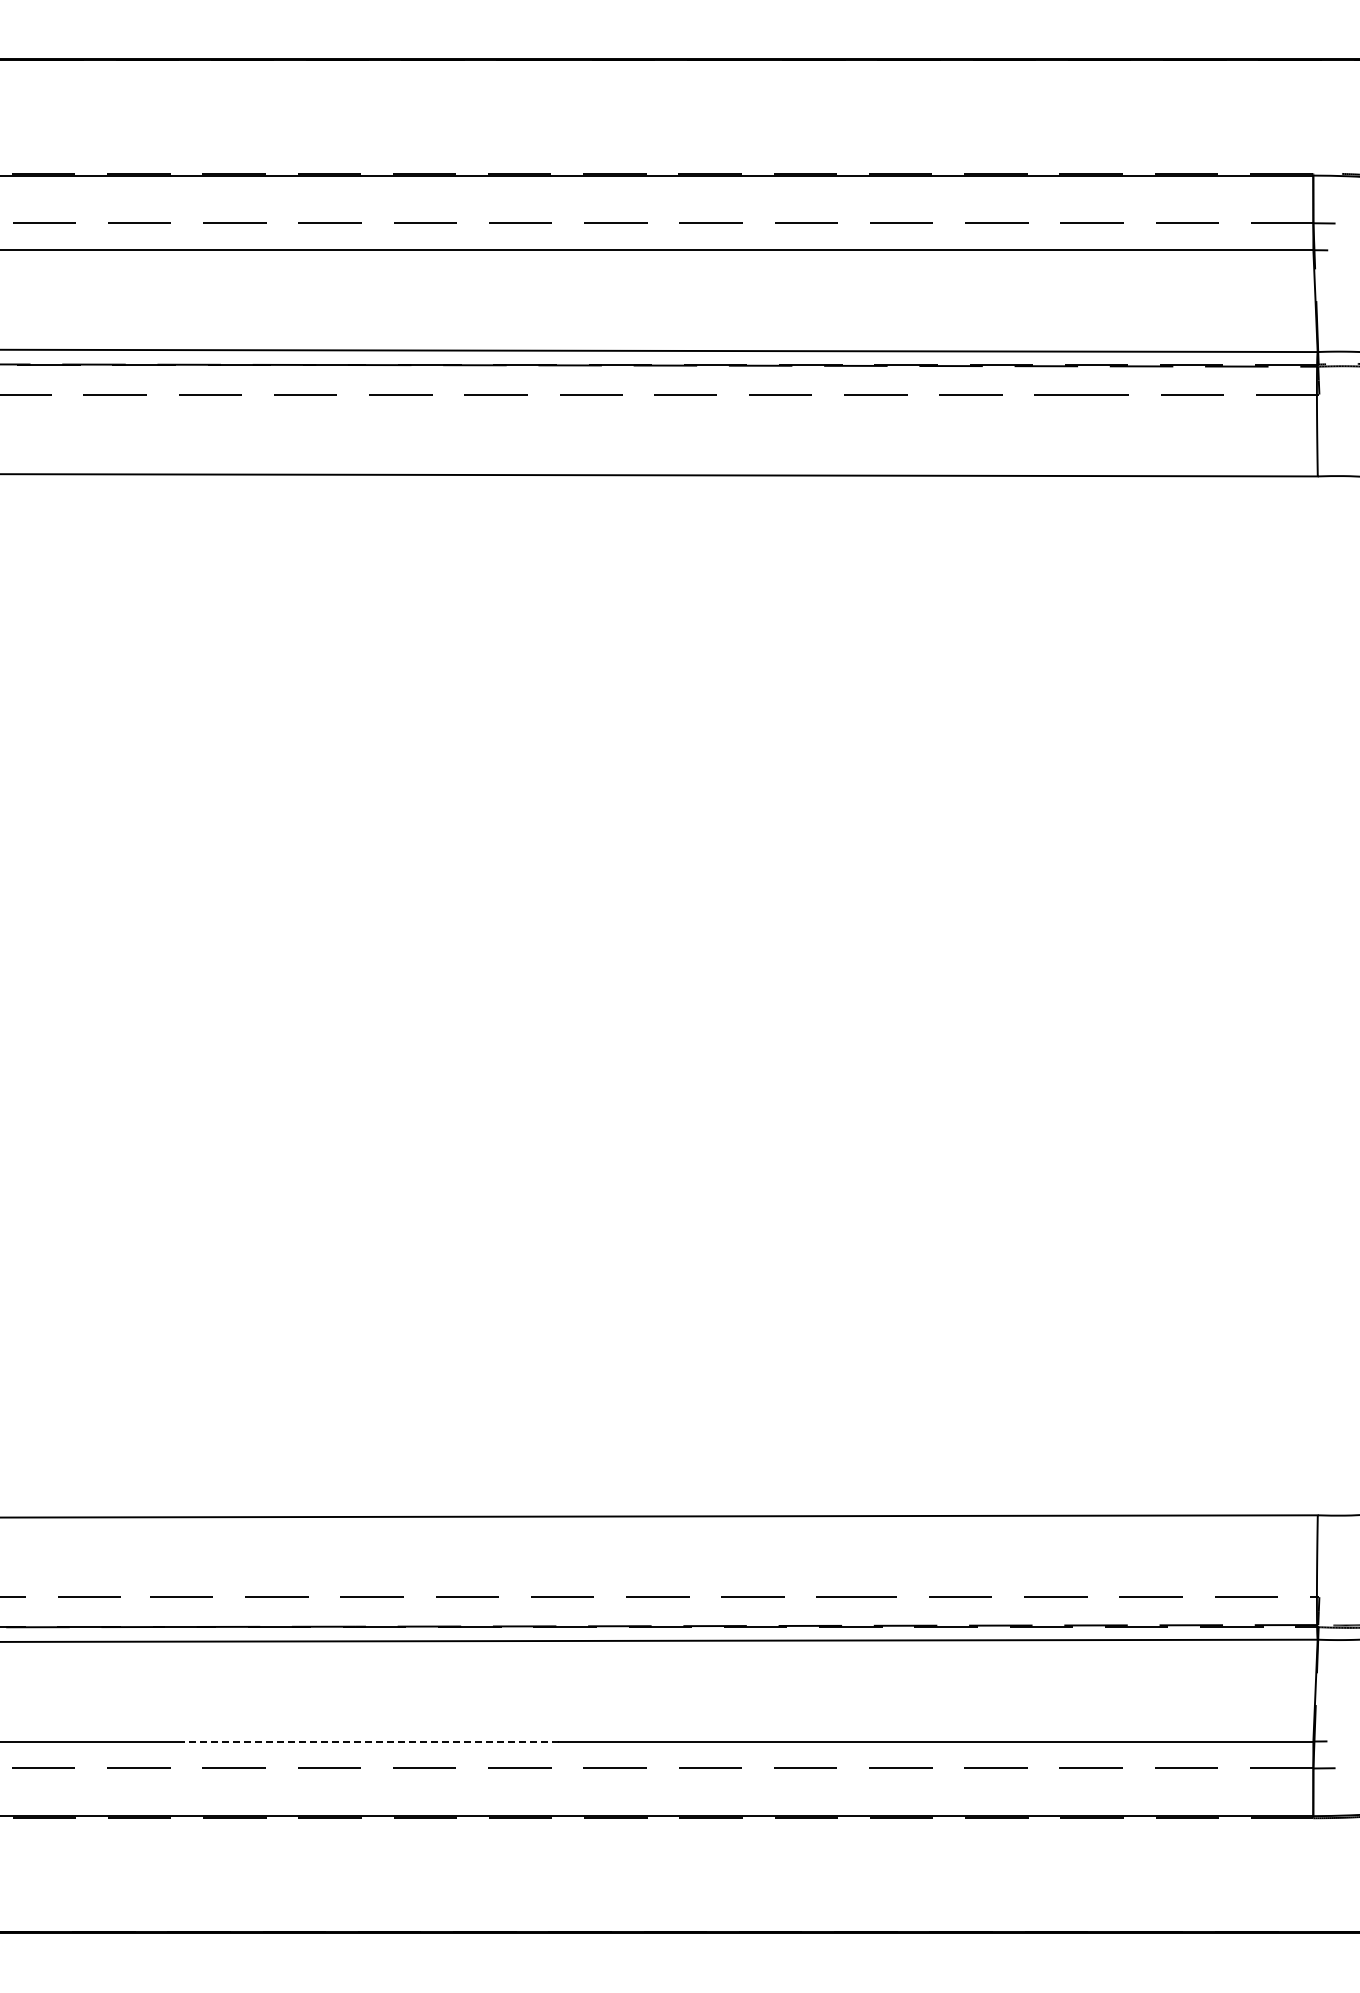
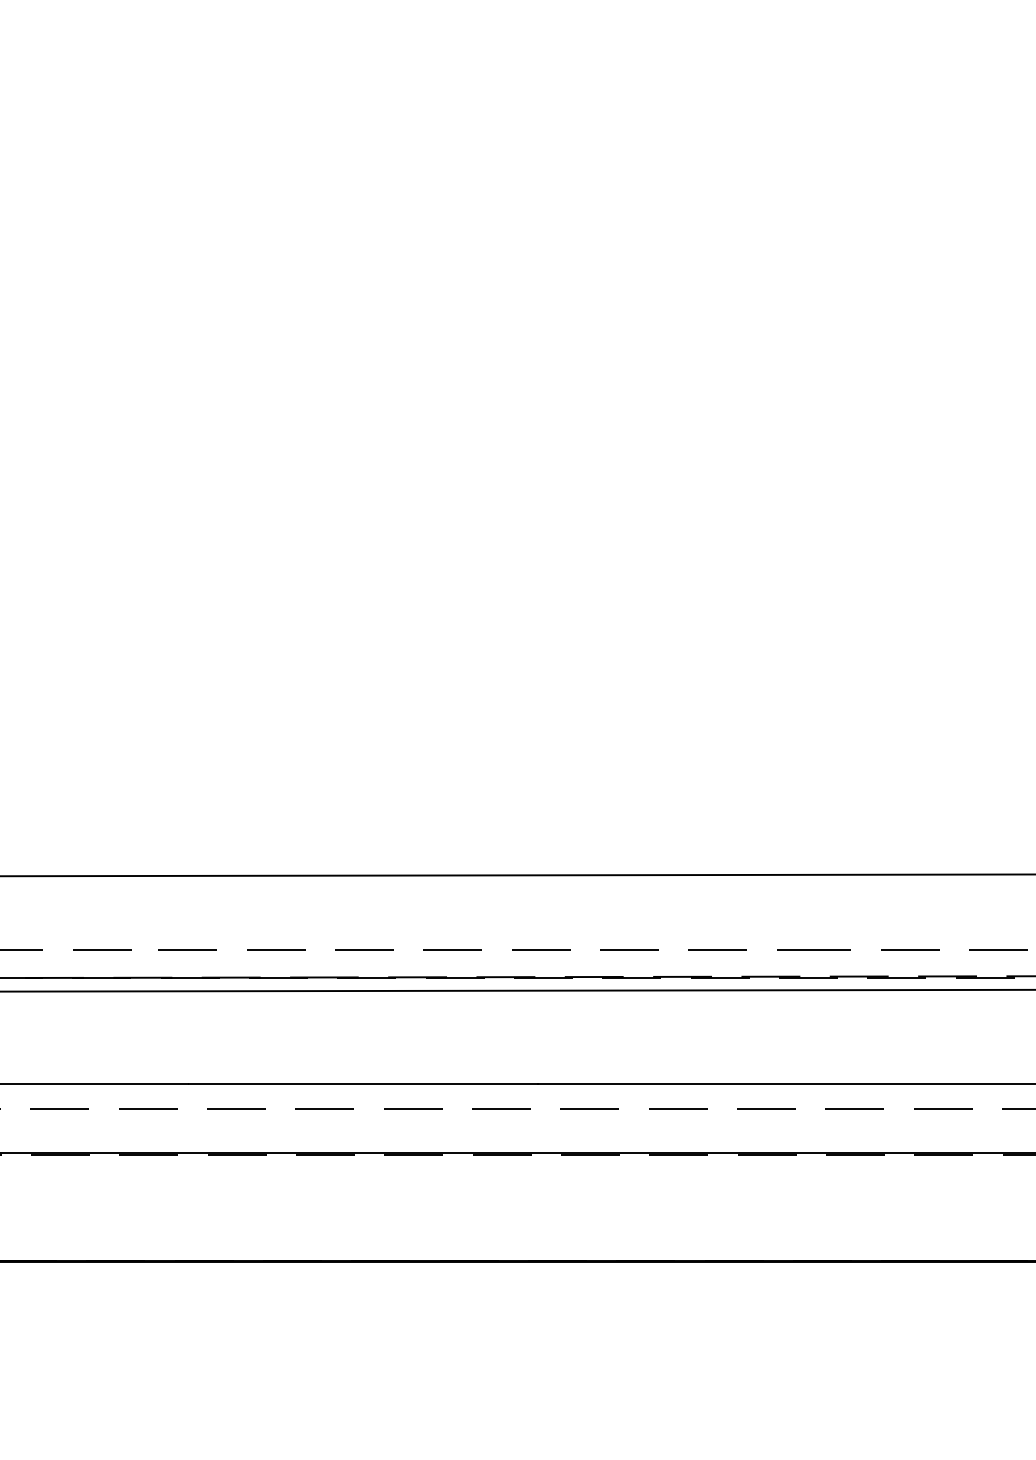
line: (370, 1741) -> (362, 1083), dashed -> solid

